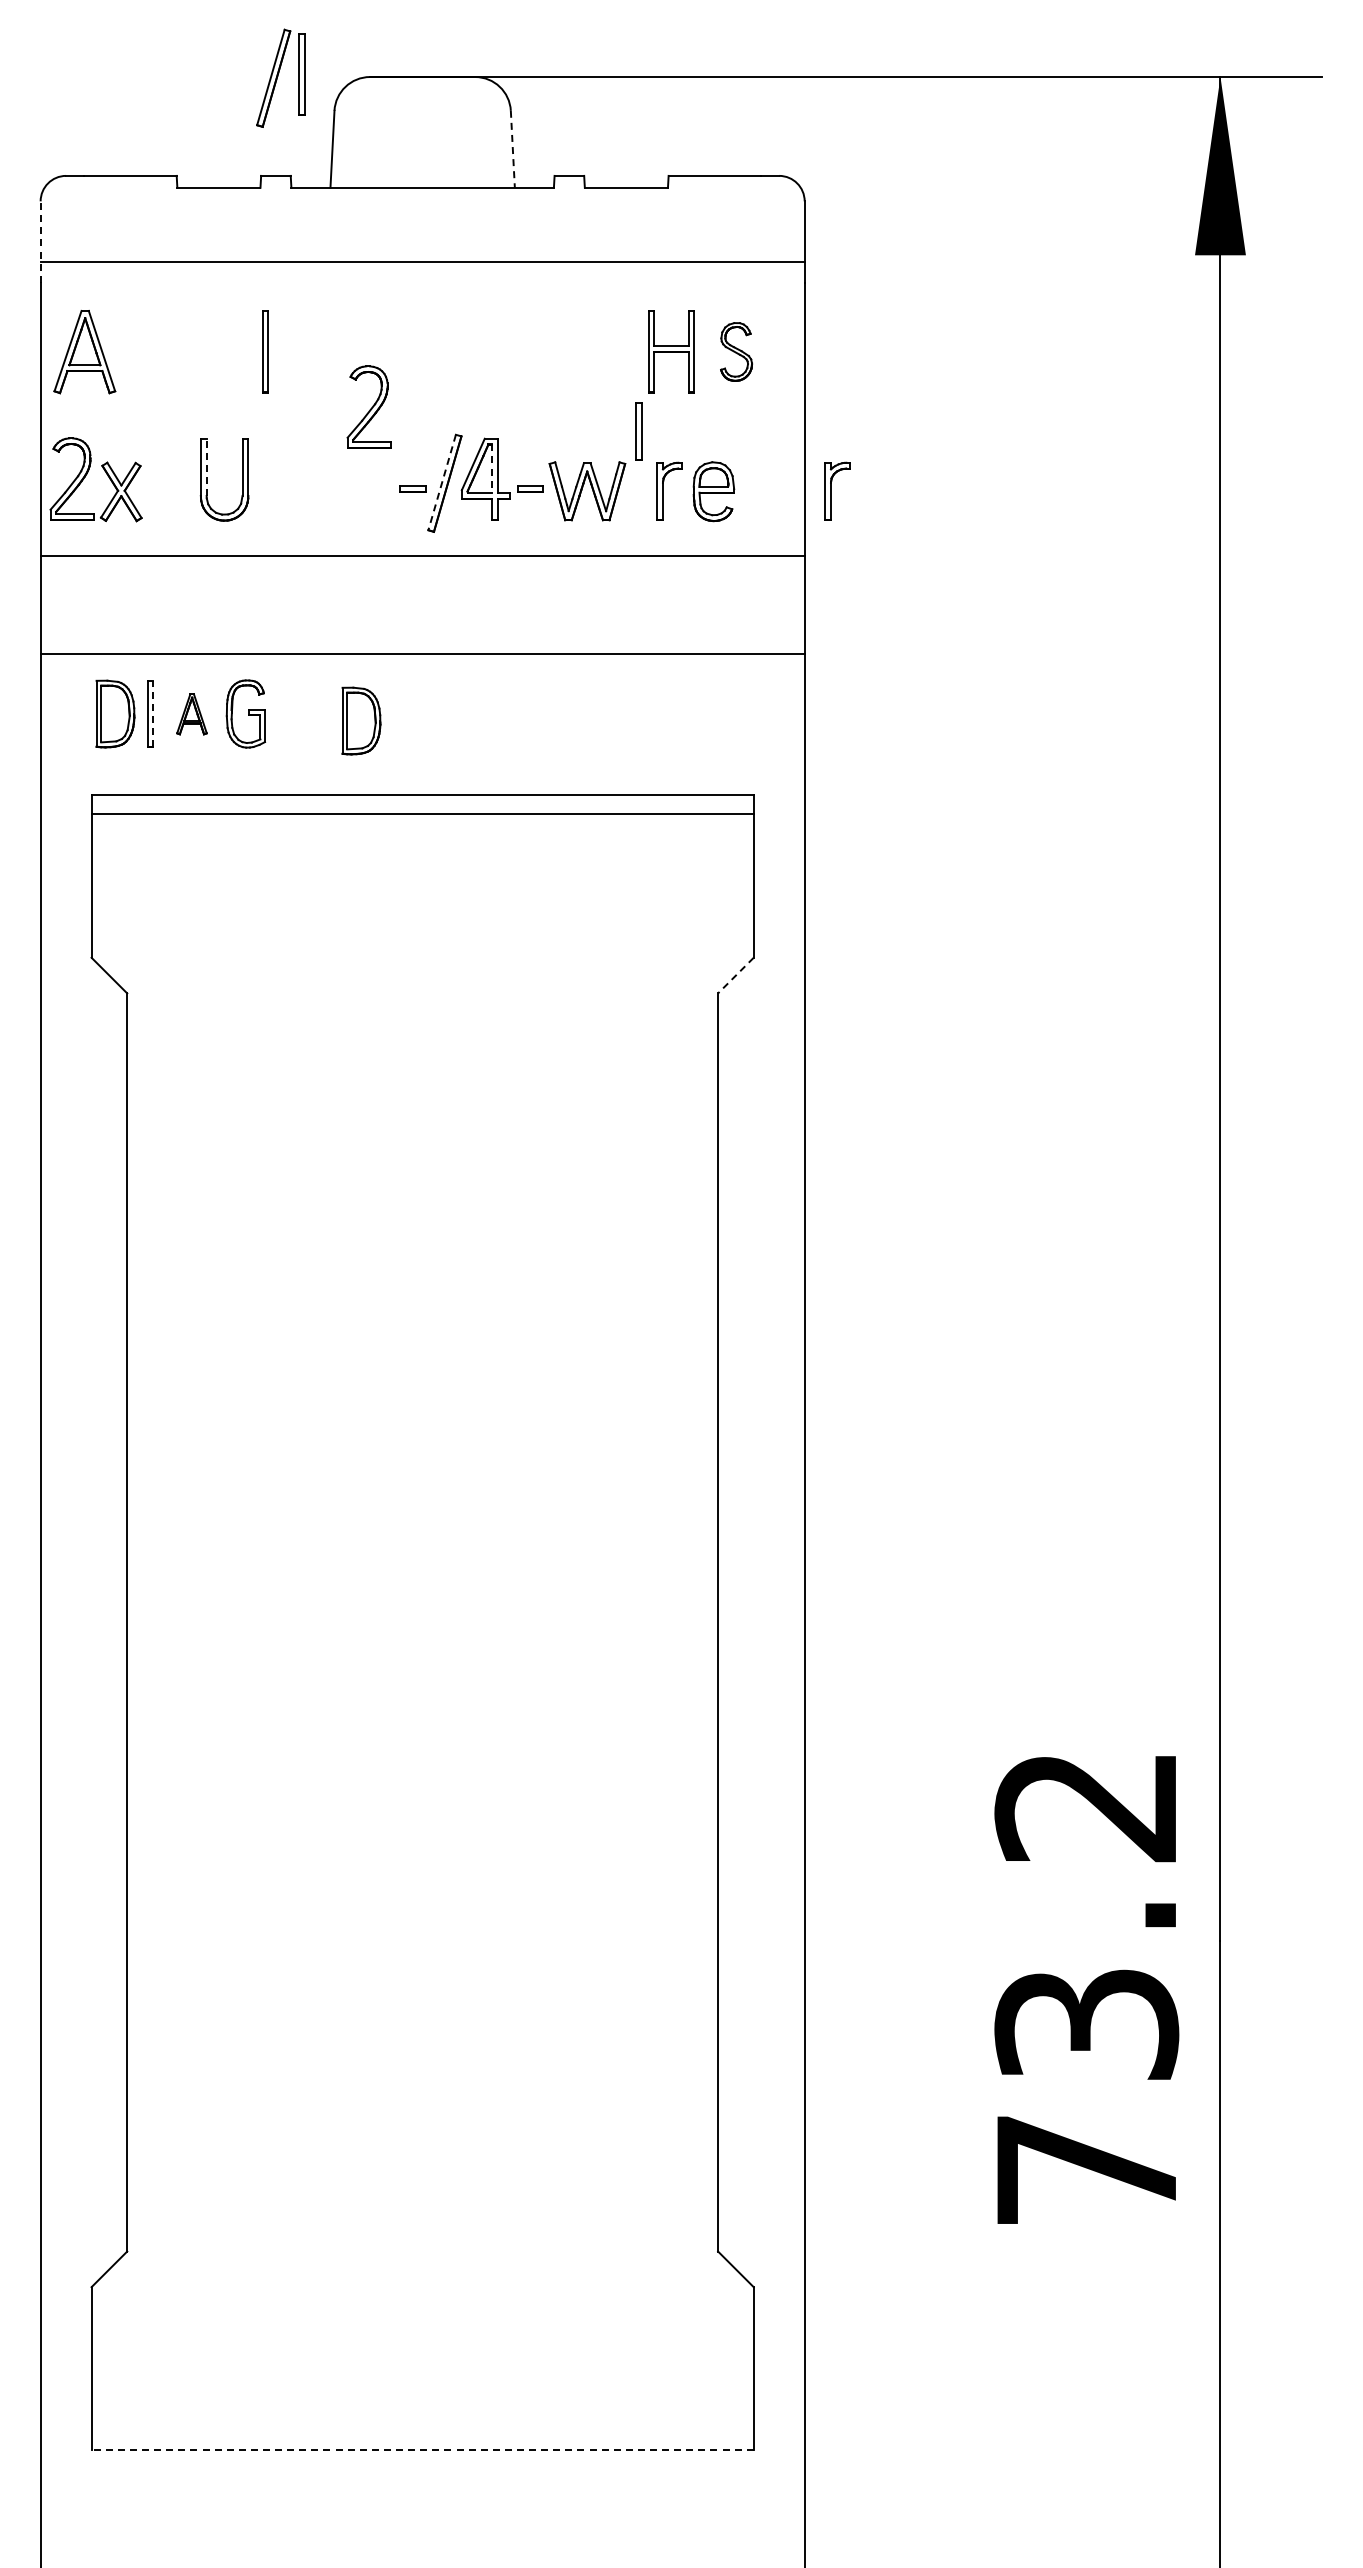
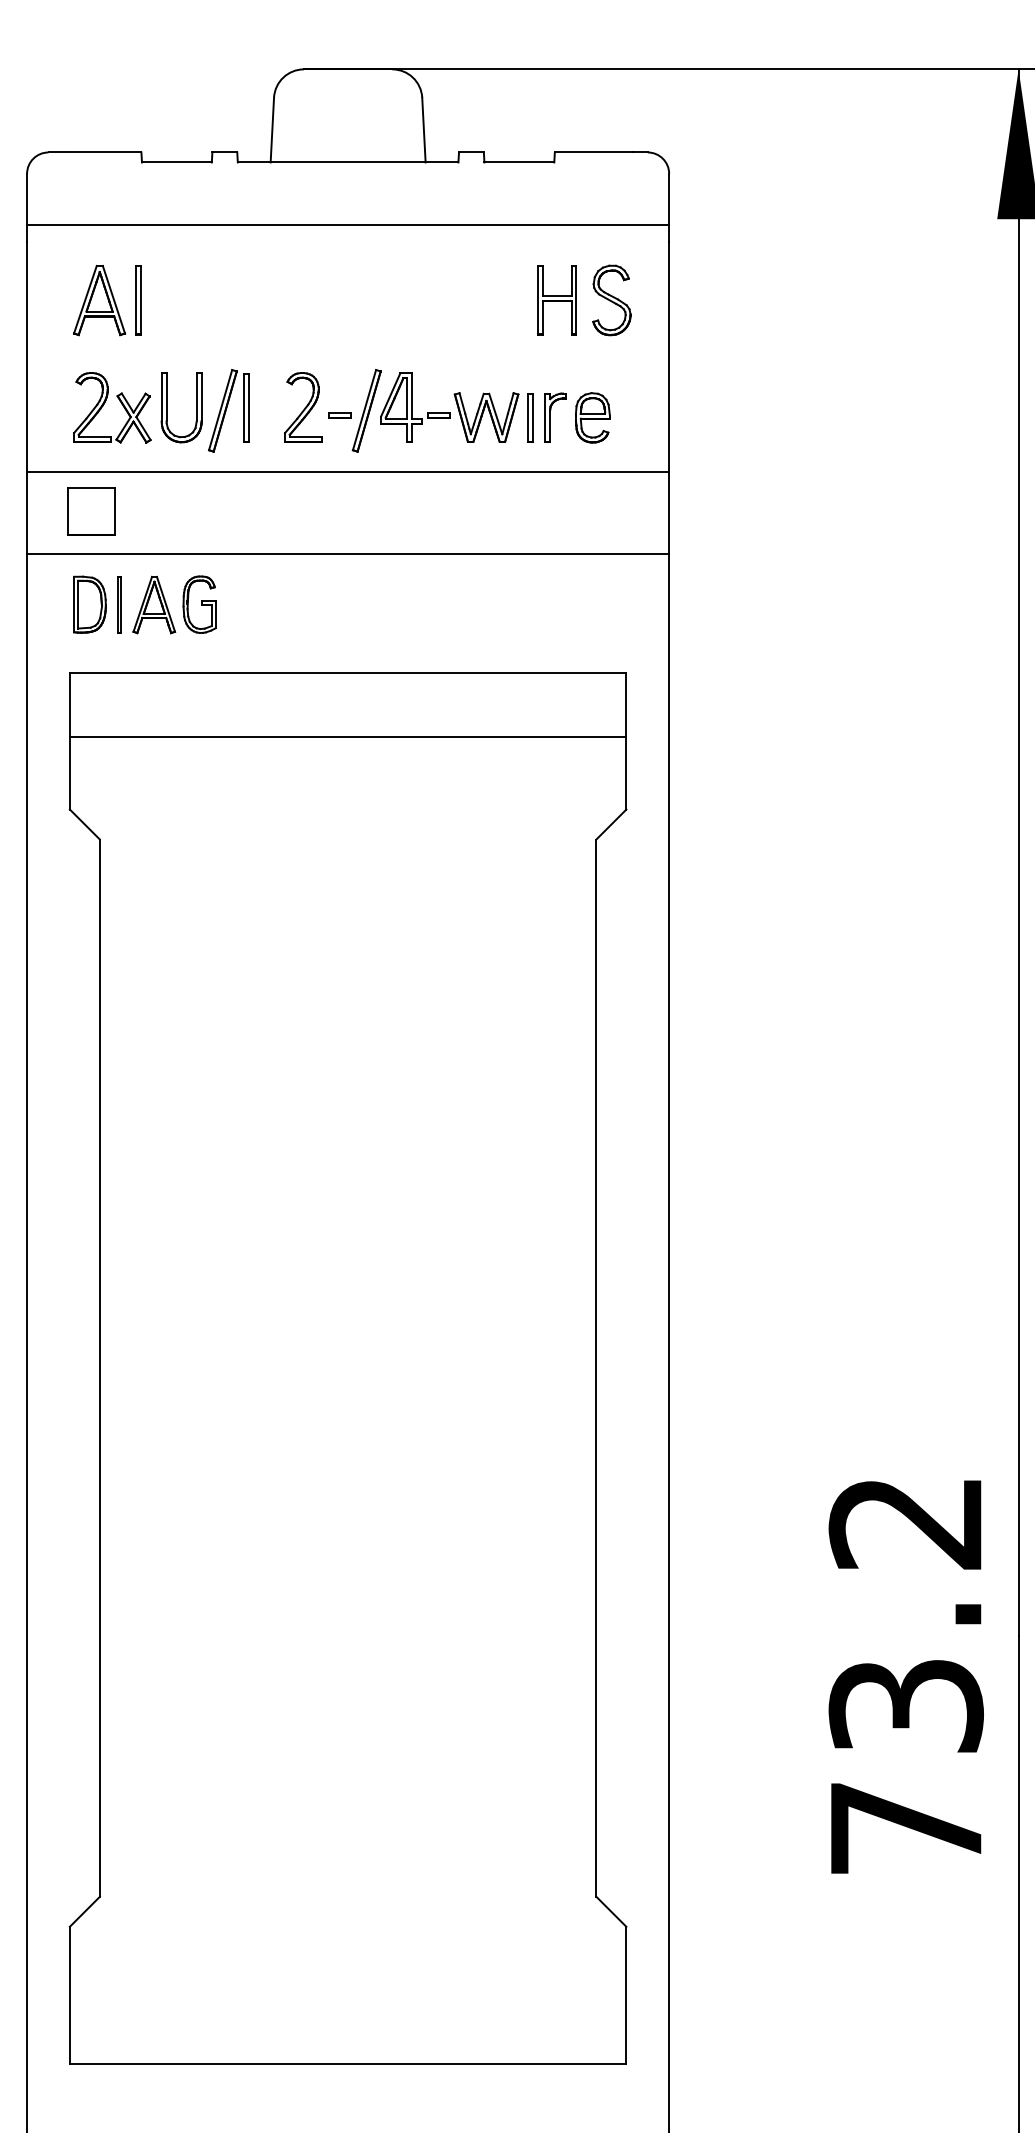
part: (280, 77) -> (228, 410), moved
line: (512, 149) -> (423, 130), dashed -> solid
line: (40, 242) -> (26, 208), dashed -> solid
part: (265, 351) -> (138, 300), moved
part: (736, 351) -> (611, 300), size x1.43
part: (84, 352) -> (99, 300), moved
part: (368, 406) -> (302, 406), moved
part: (638, 431) -> (529, 417), moved
line: (206, 467) -> (166, 397), dashed -> solid
line: (492, 469) -> (406, 399), dashed -> solid
part: (87, 474) -> (105, 403), moved
line: (442, 482) -> (364, 410), dashed -> solid
part: (837, 490) -> (696, 416), removed
part: (116, 602) -> (90, 510), added
line: (152, 713) -> (121, 604), dashed -> solid
part: (191, 713) -> (153, 604), size x1.67
part: (361, 720) -> (296, 610), removed
line: (422, 814) -> (347, 737), moved
line: (735, 975) -> (611, 824), dashed -> solid
line: (422, 2450) -> (347, 2064), dashed -> solid

